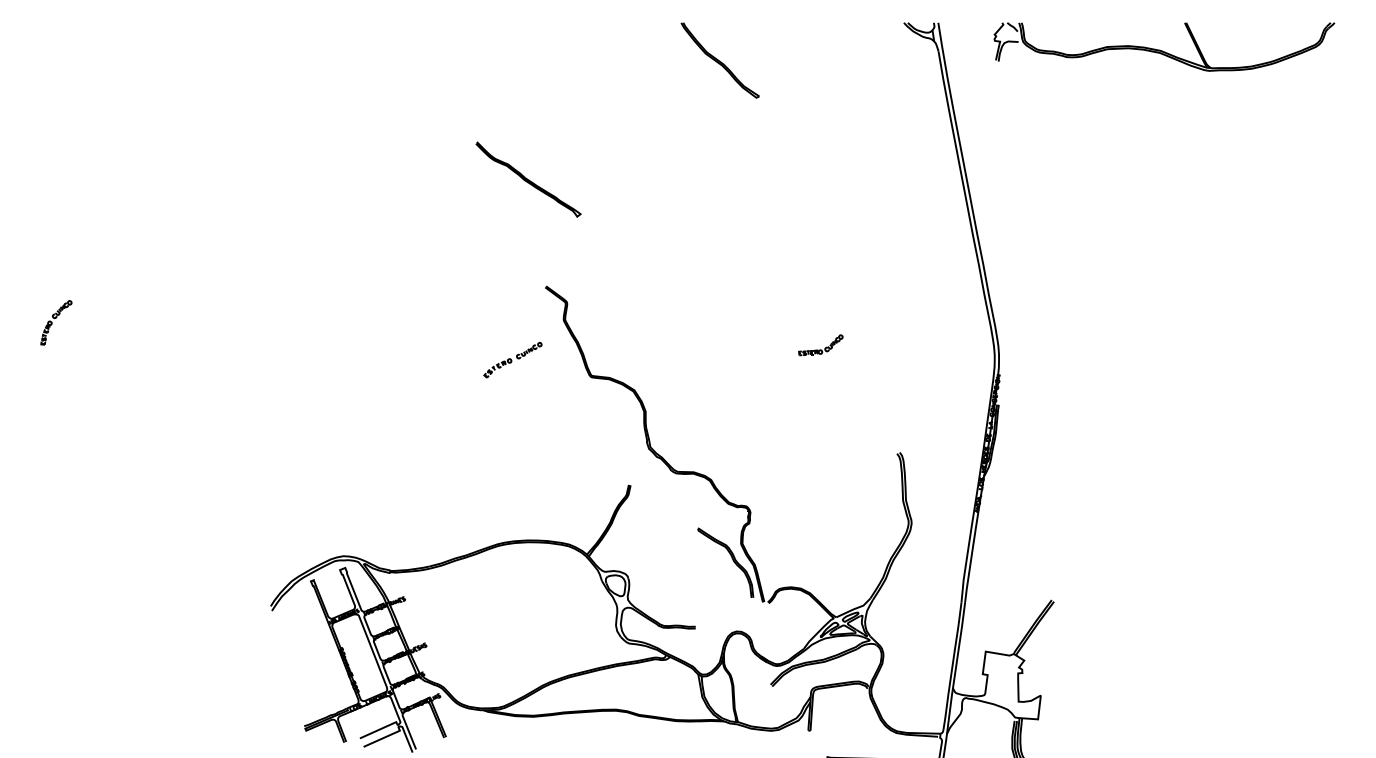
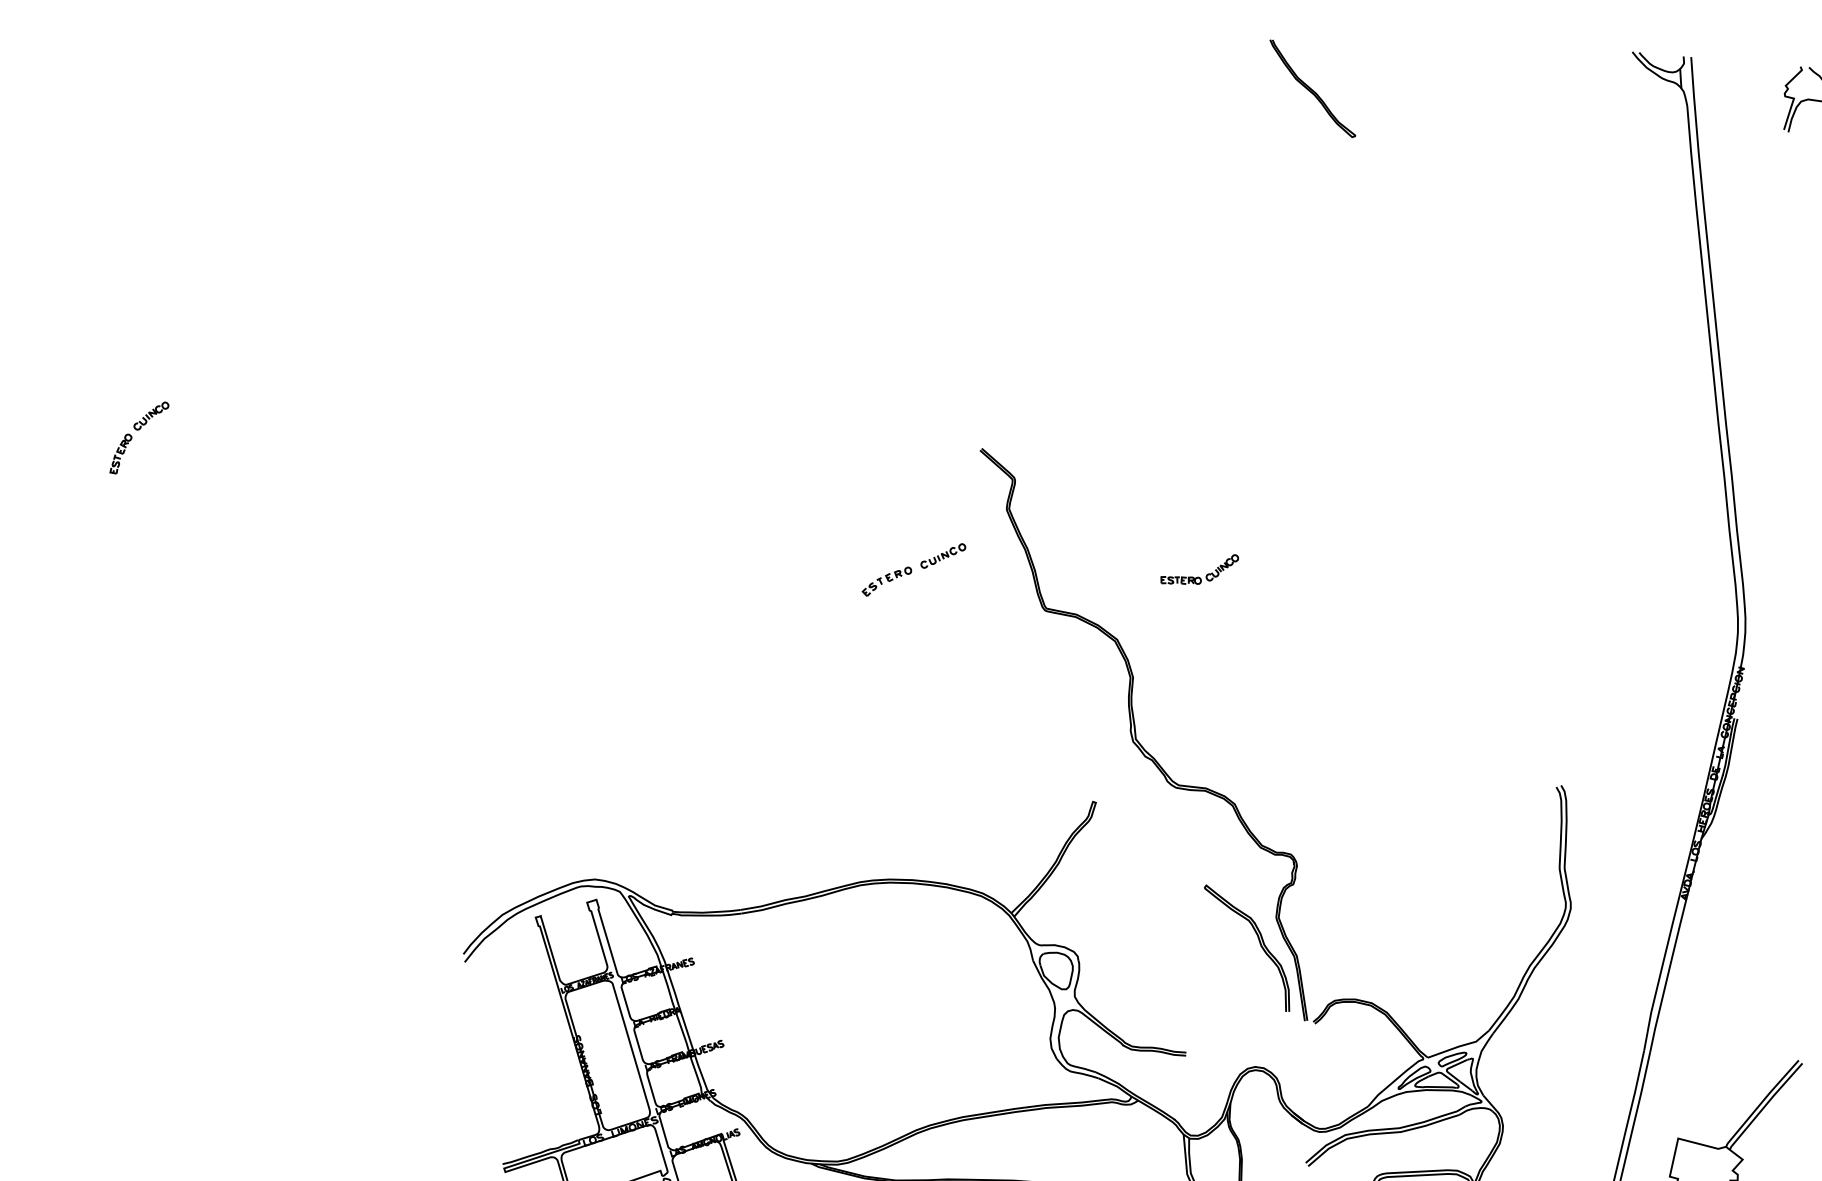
part: (719, 60) -> (1311, 88), size x0.7
curve: (528, 179) -> (967, 263), removed
part: (820, 345) -> (1199, 569), moved

